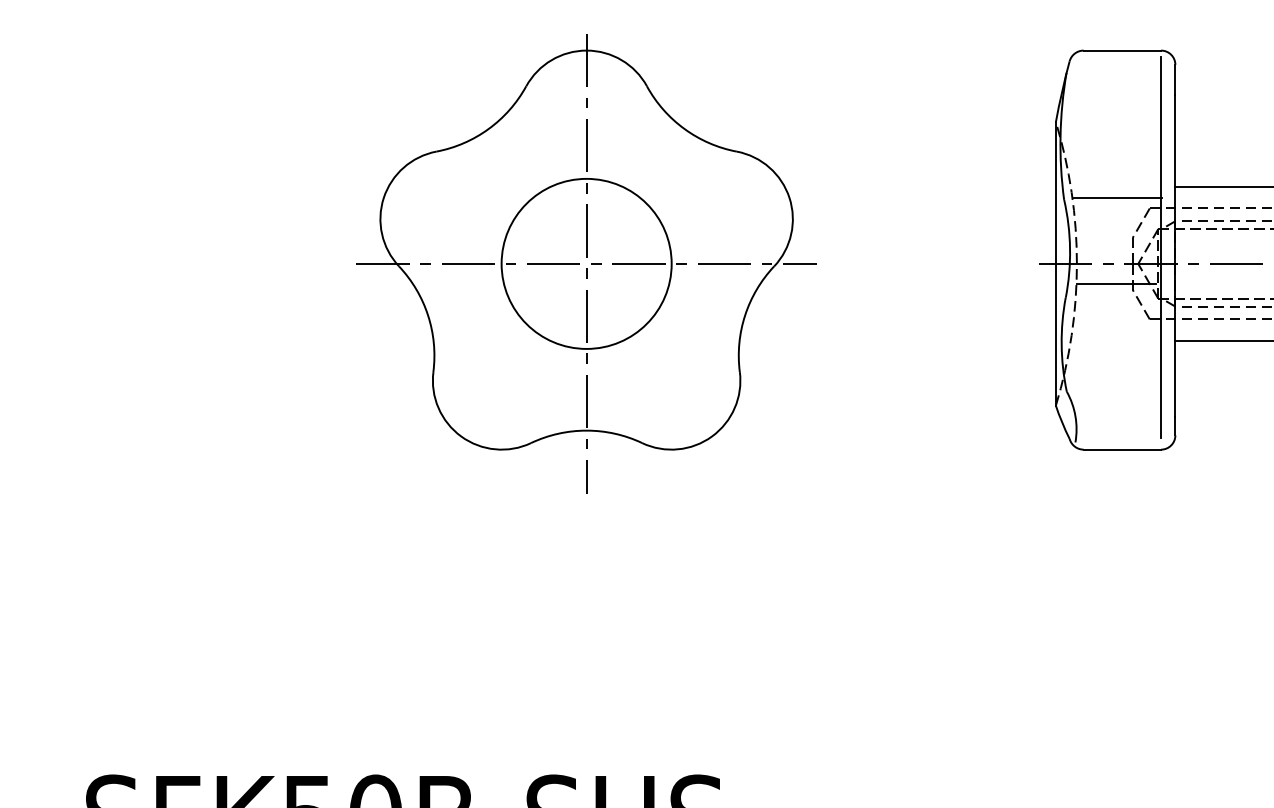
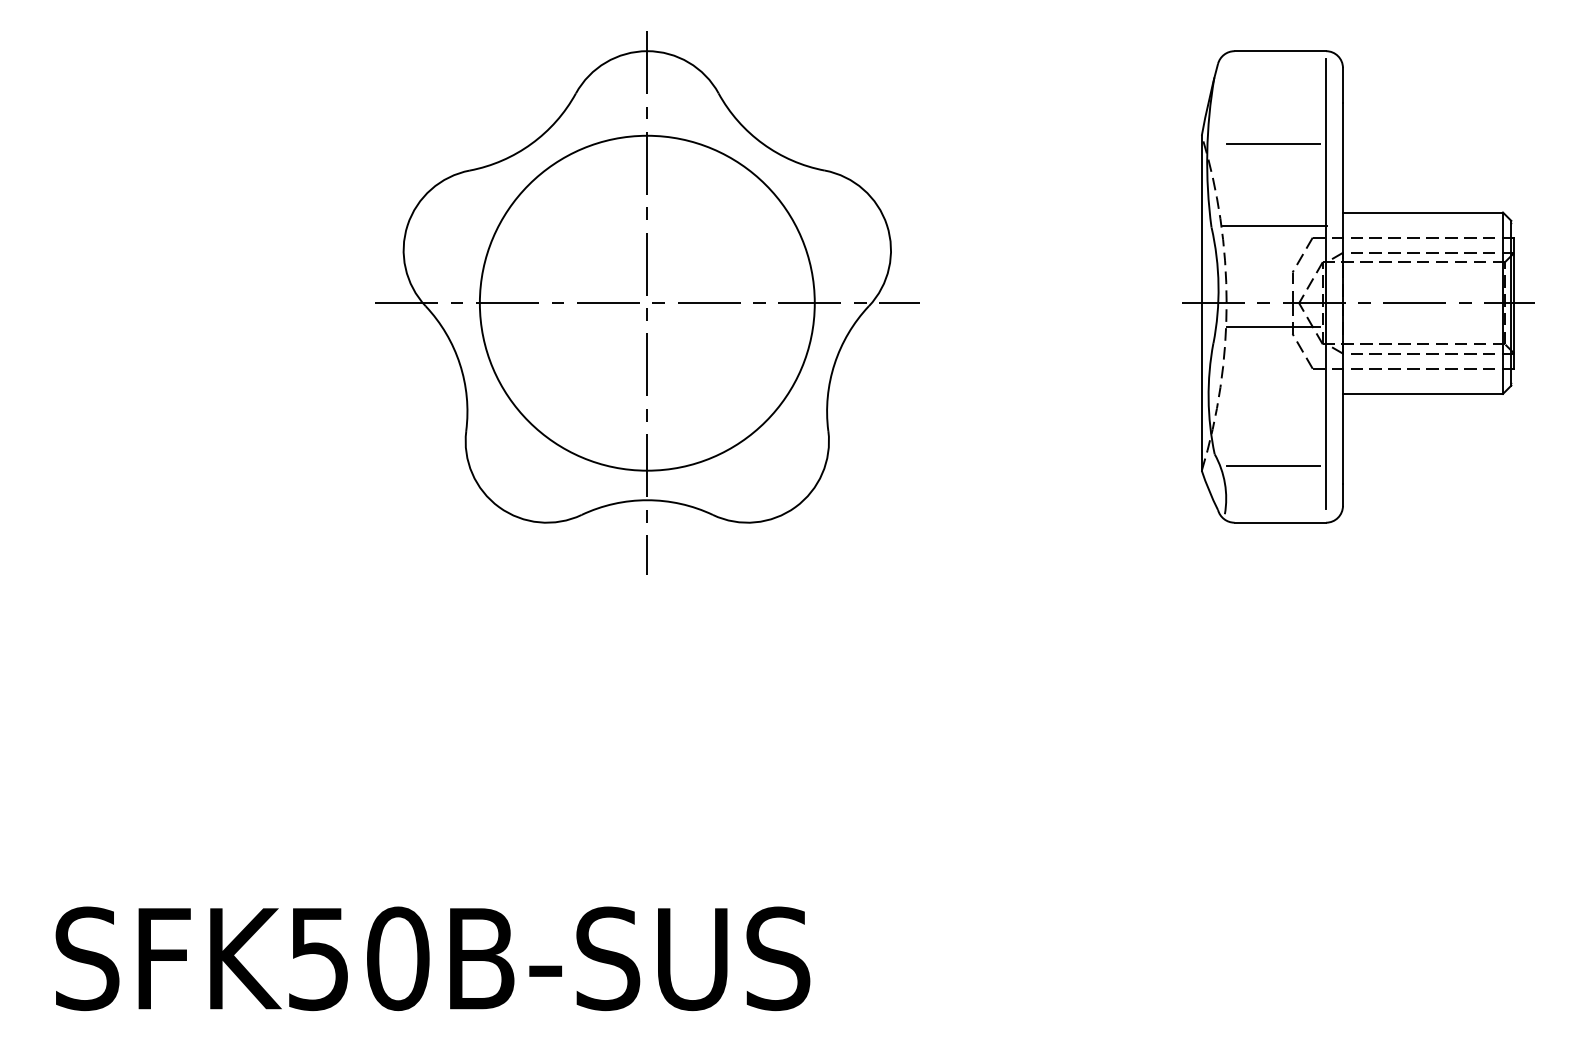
line: (1115, 128) -> (1272, 143), added
circle: (585, 263) -> (646, 302), size x1.67
line: (1116, 402) -> (1273, 466), added

